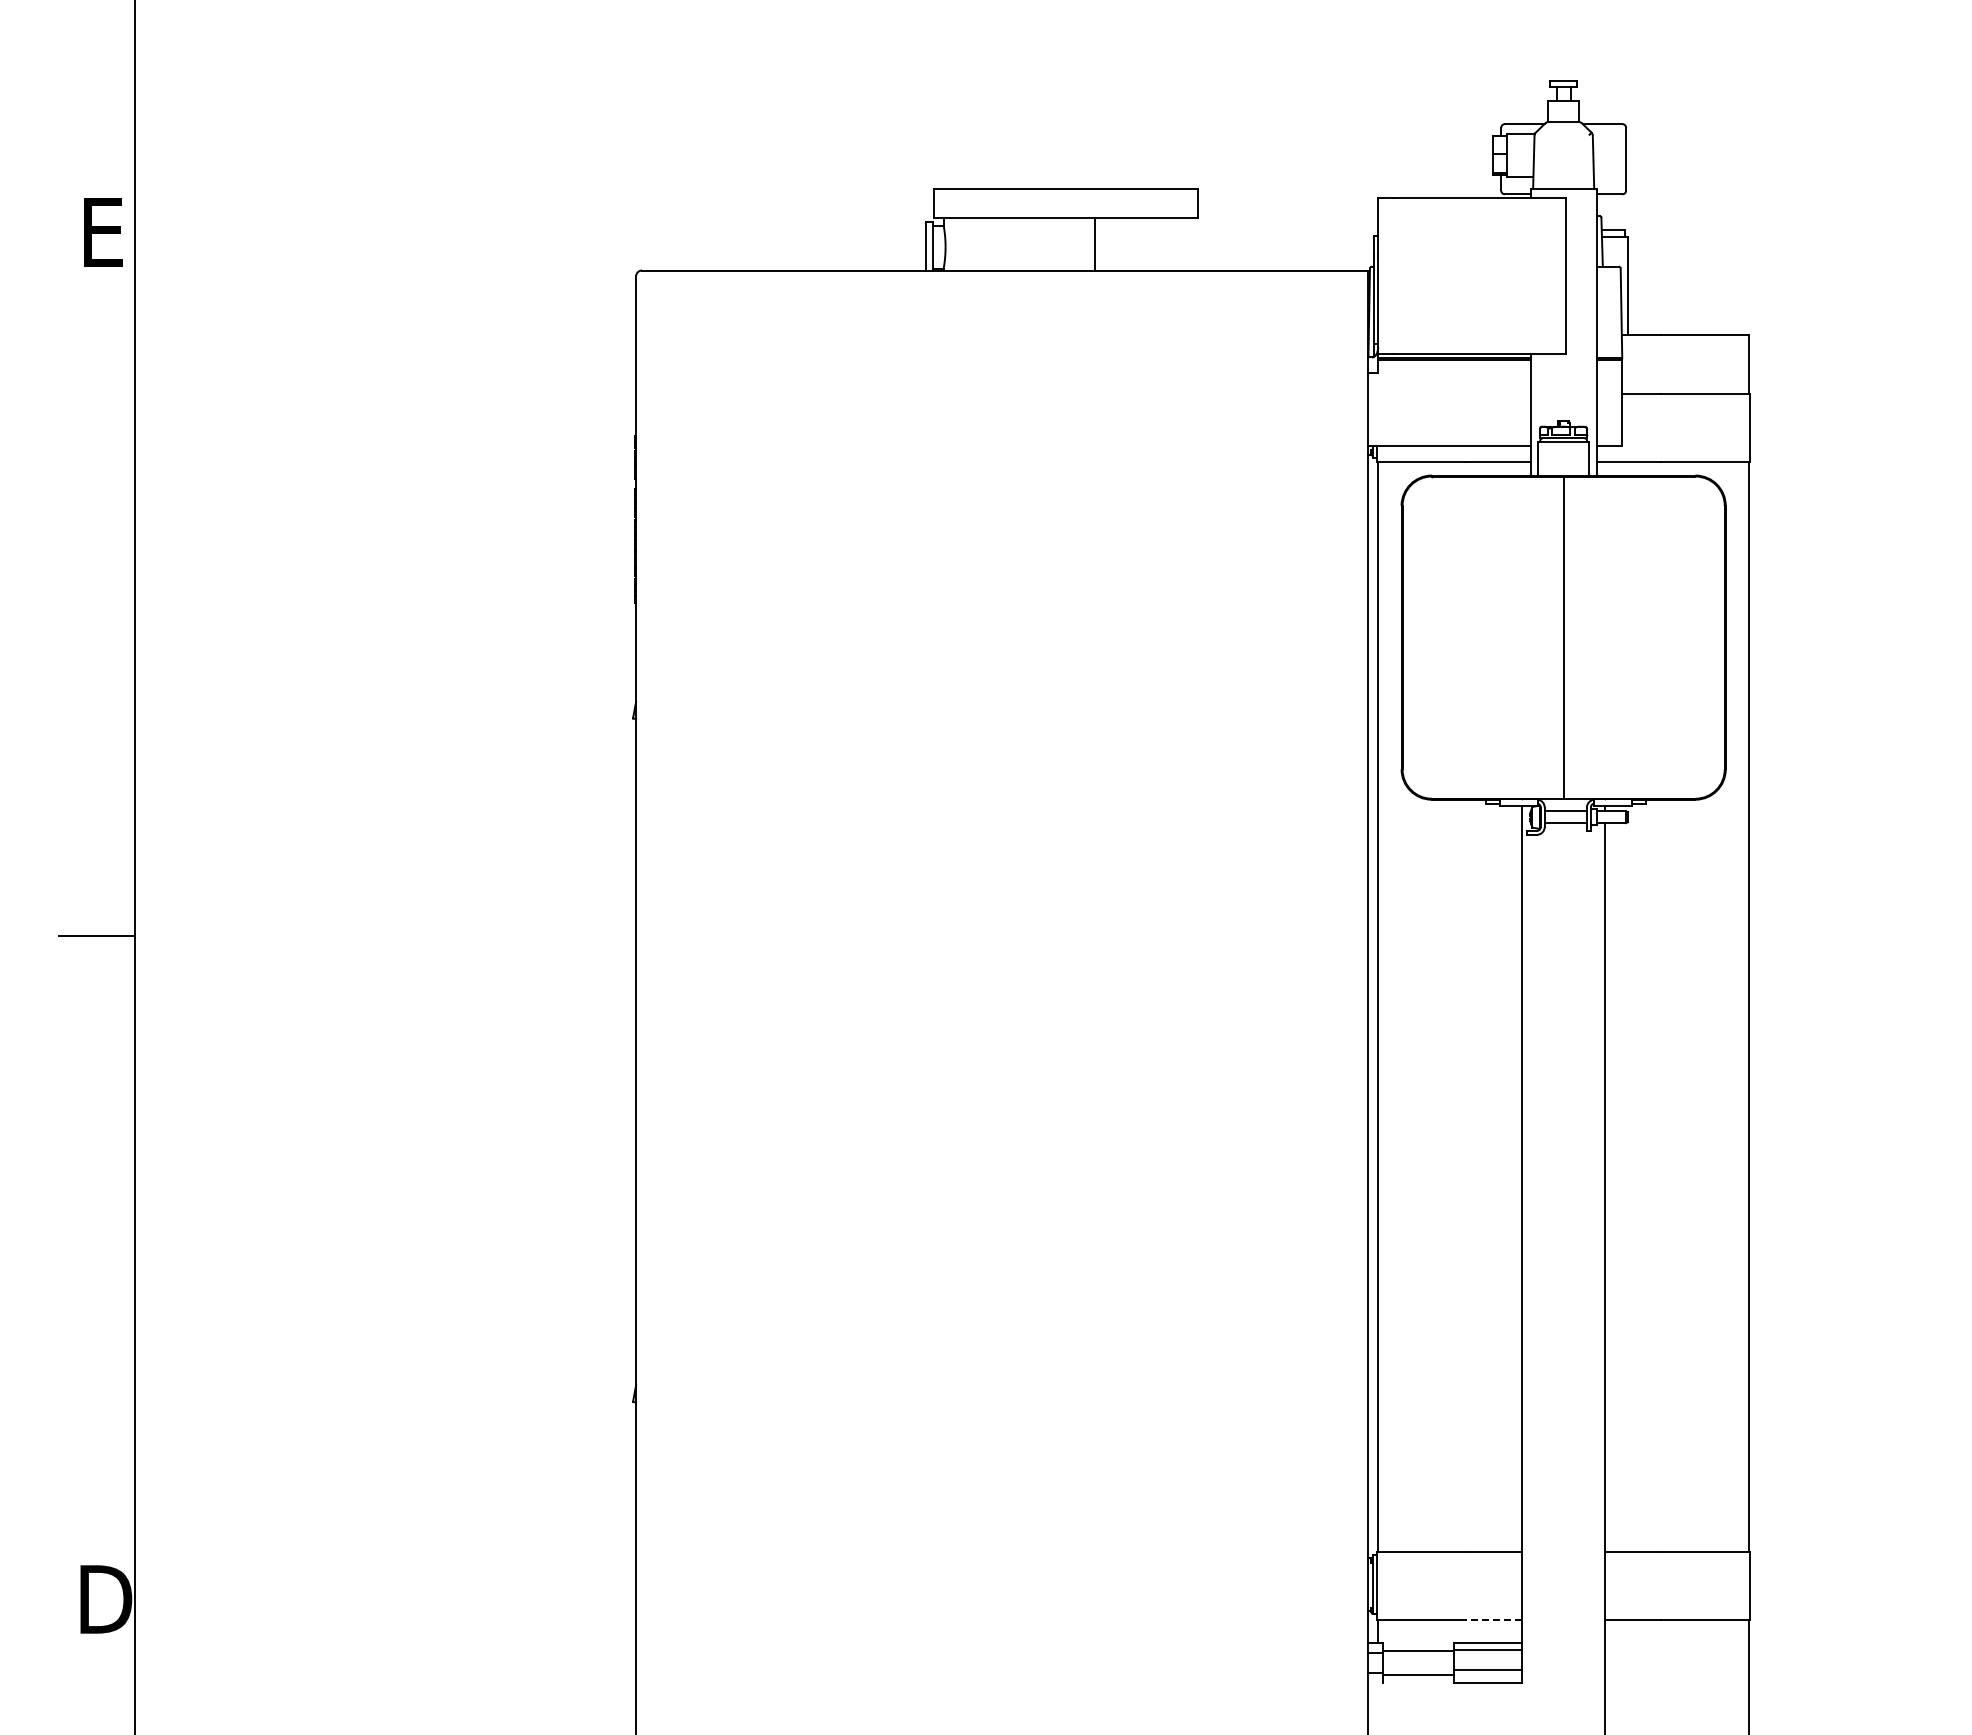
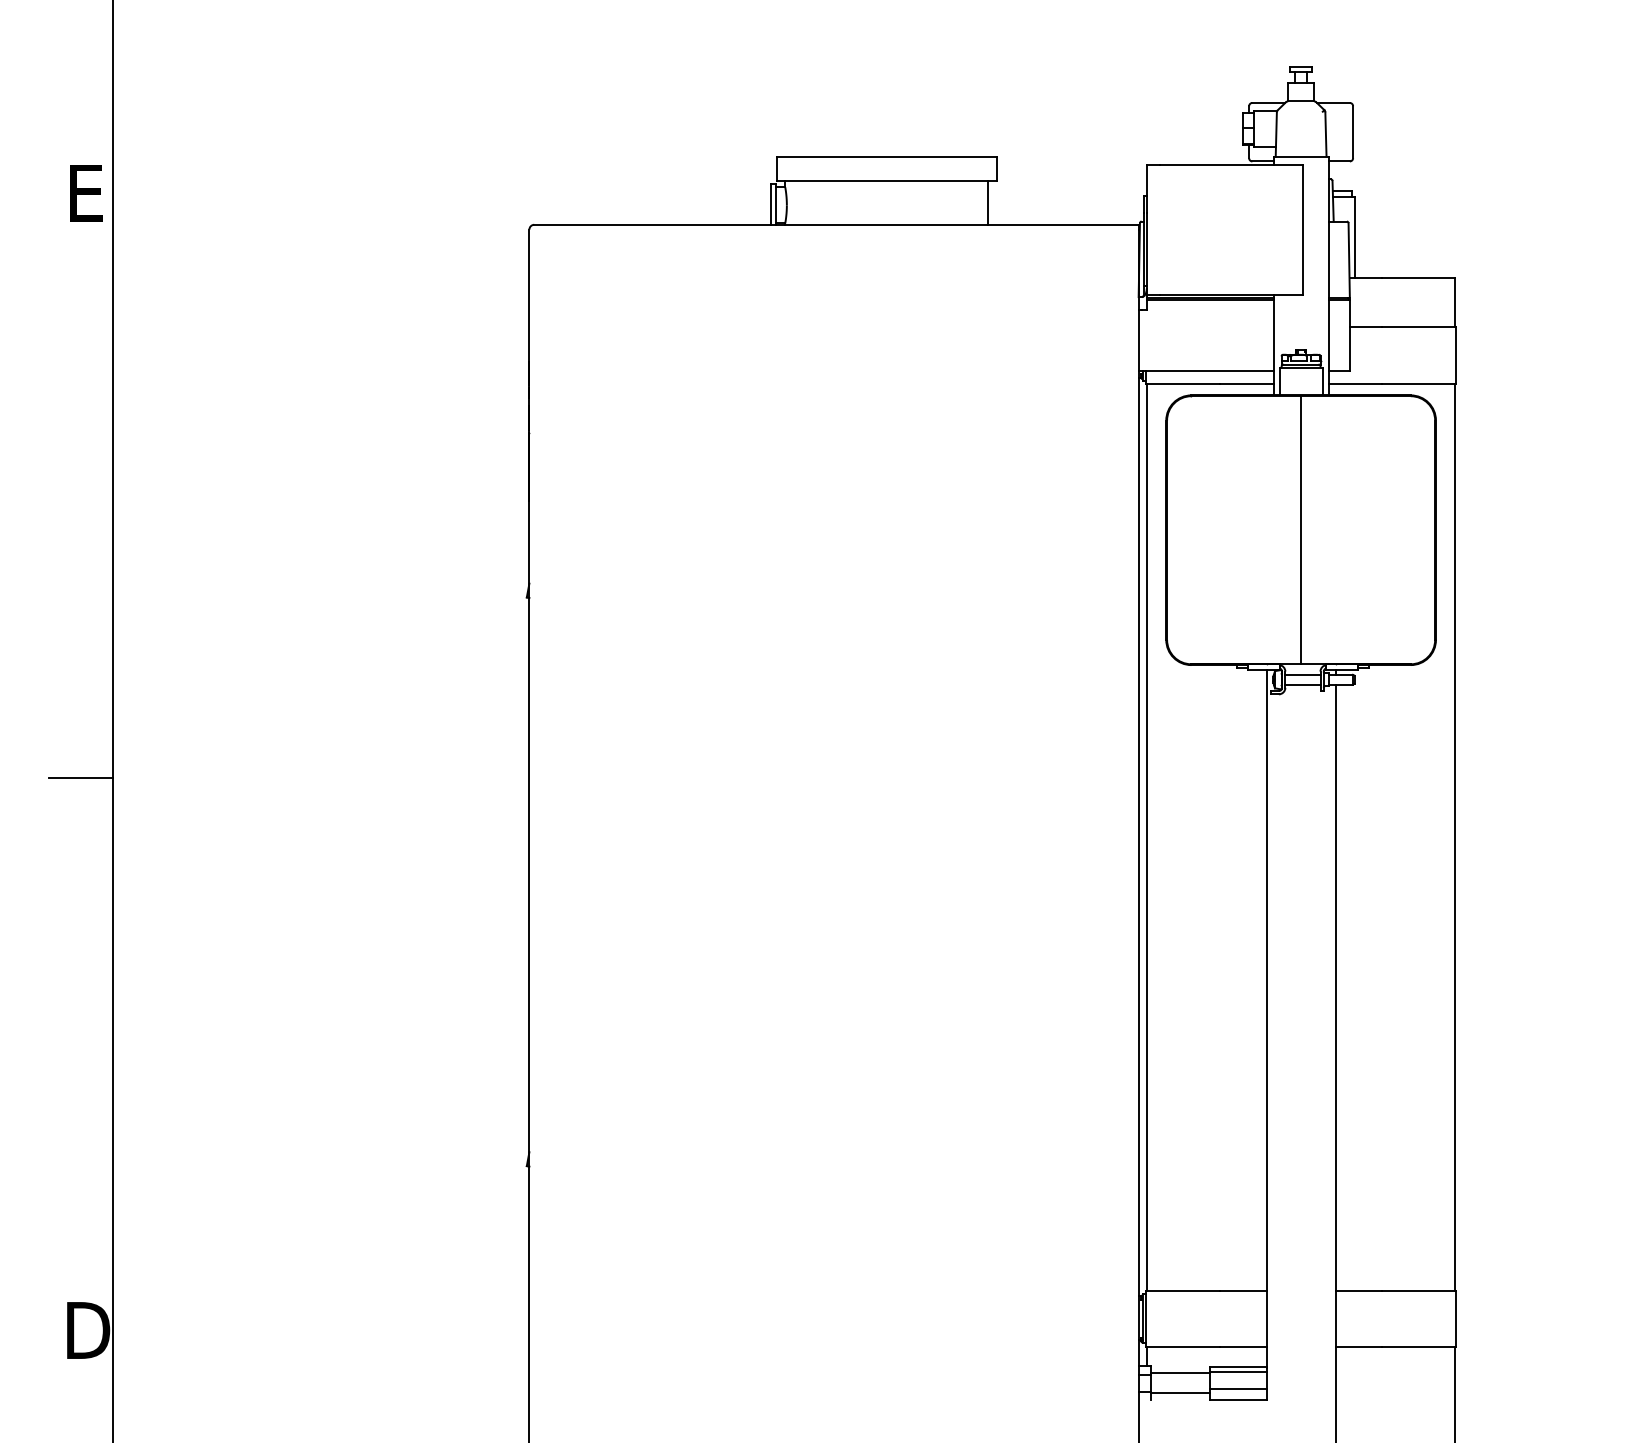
line: (1094, 243) -> (988, 202), moved
line: (1493, 1619) -> (1242, 1347), dashed -> solid

